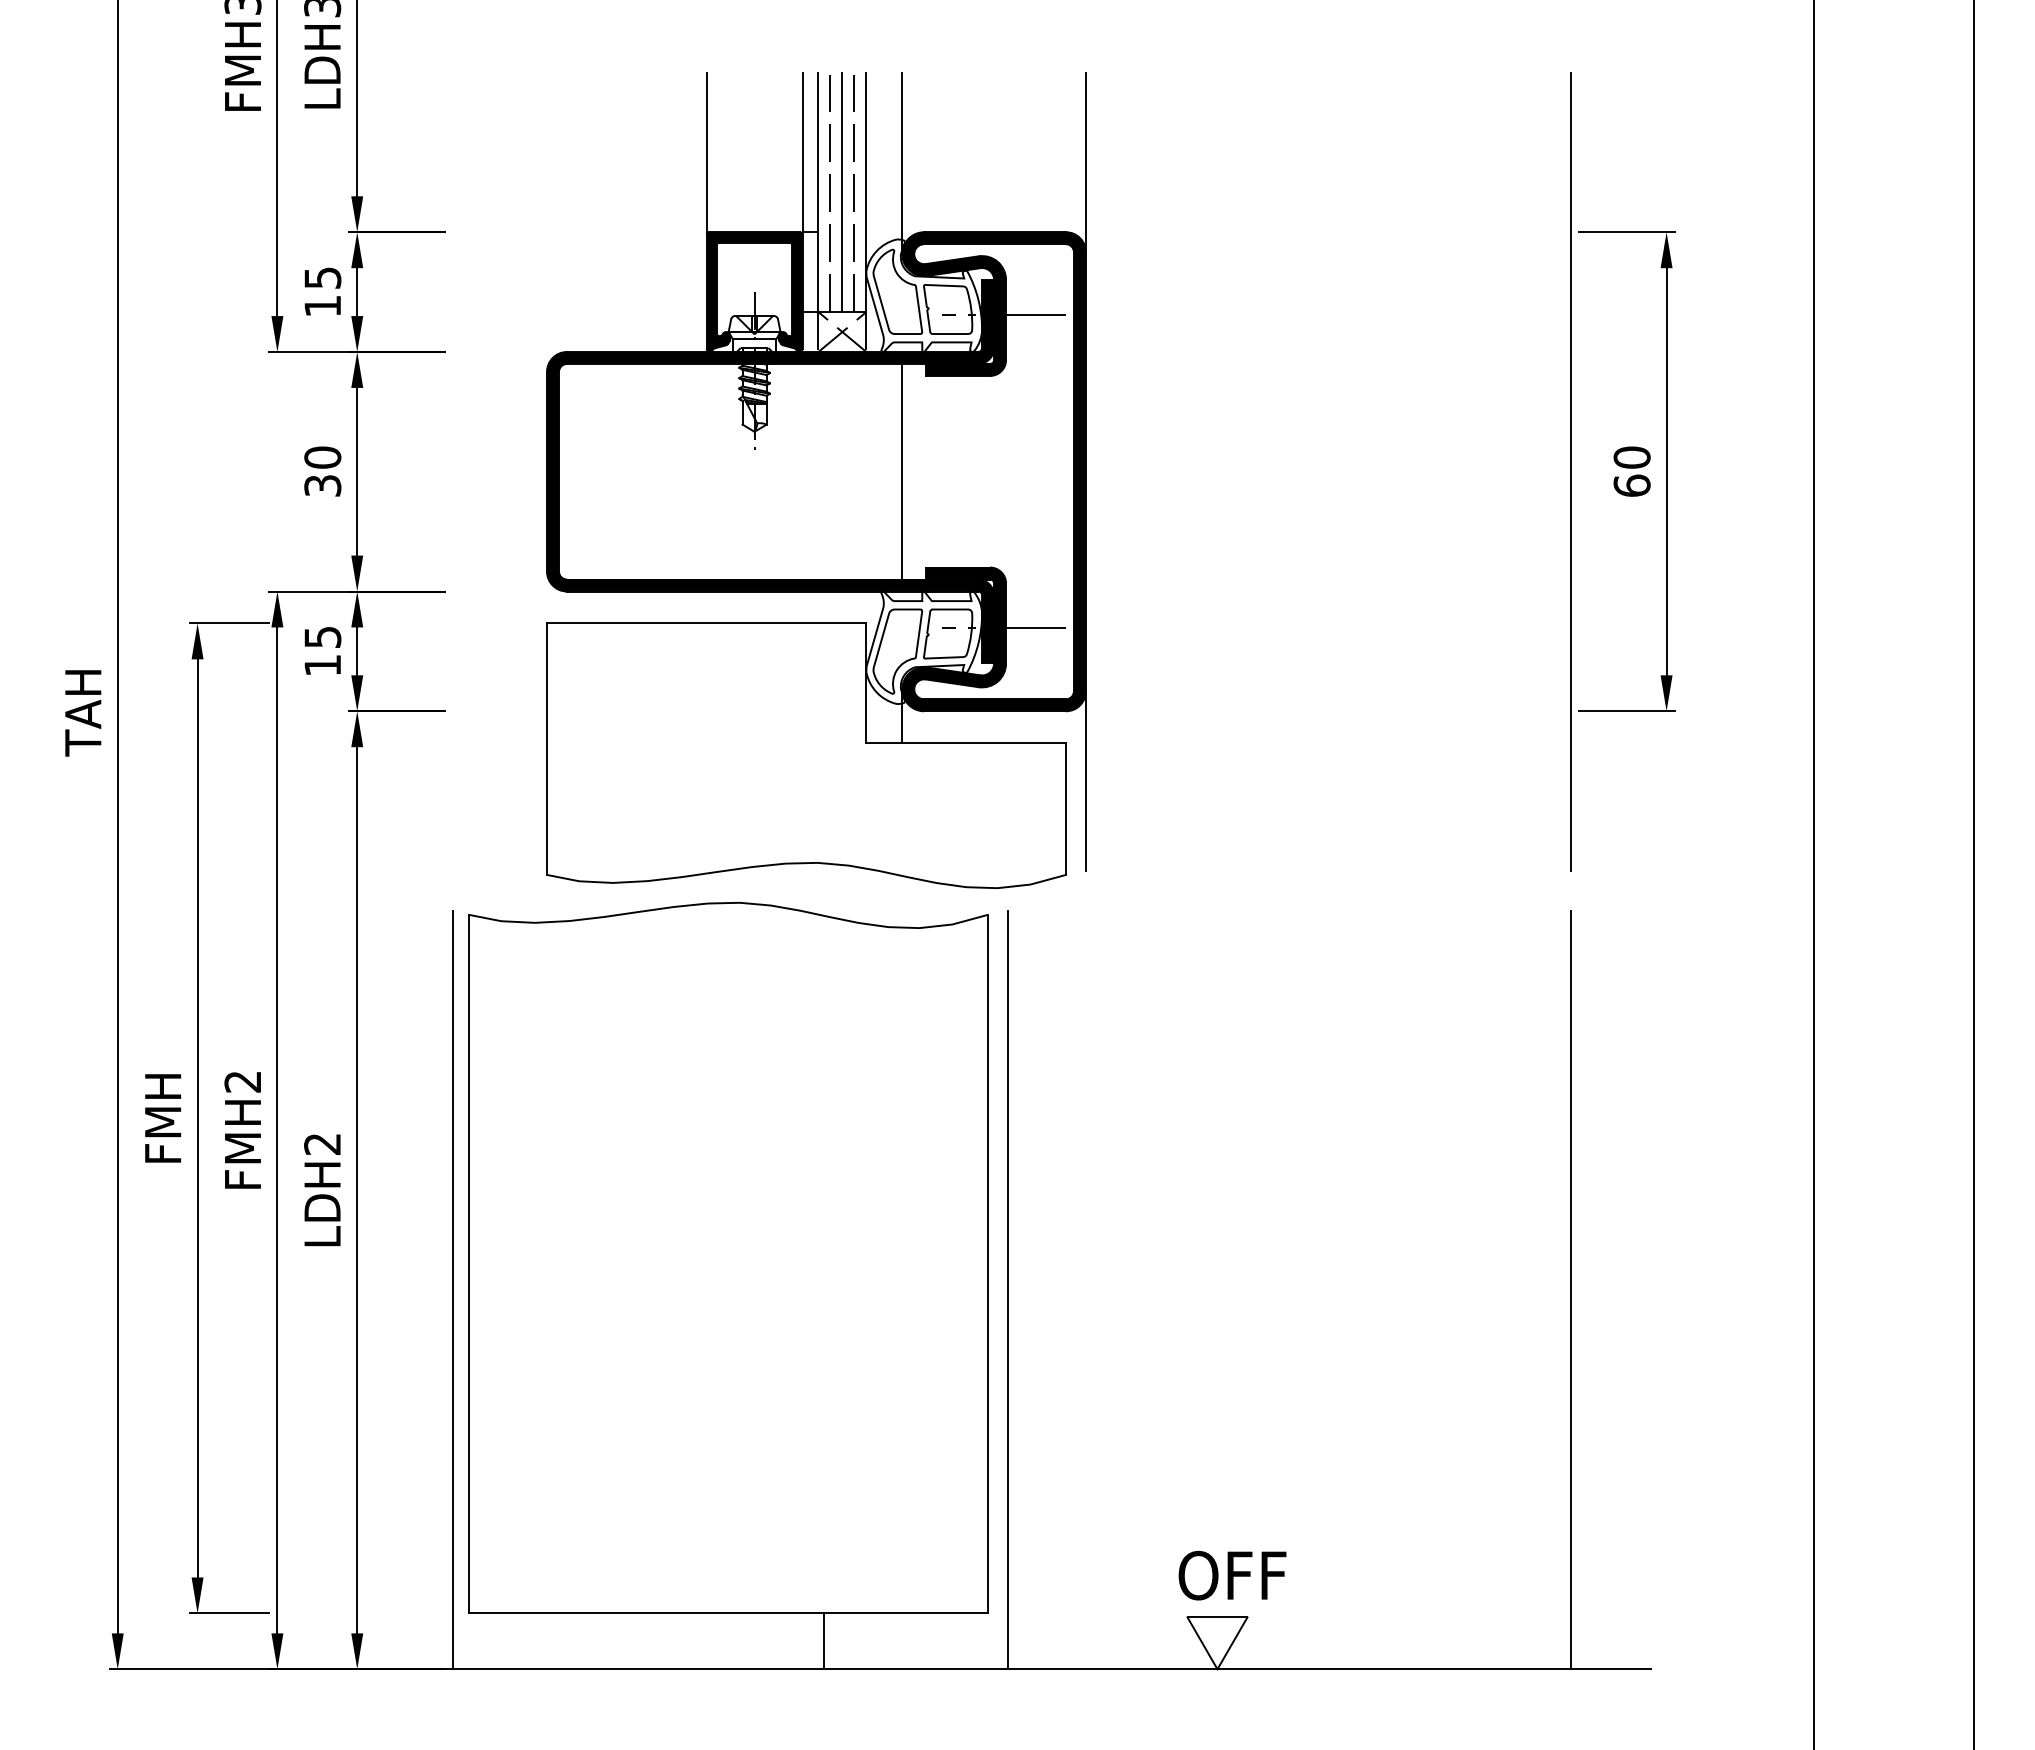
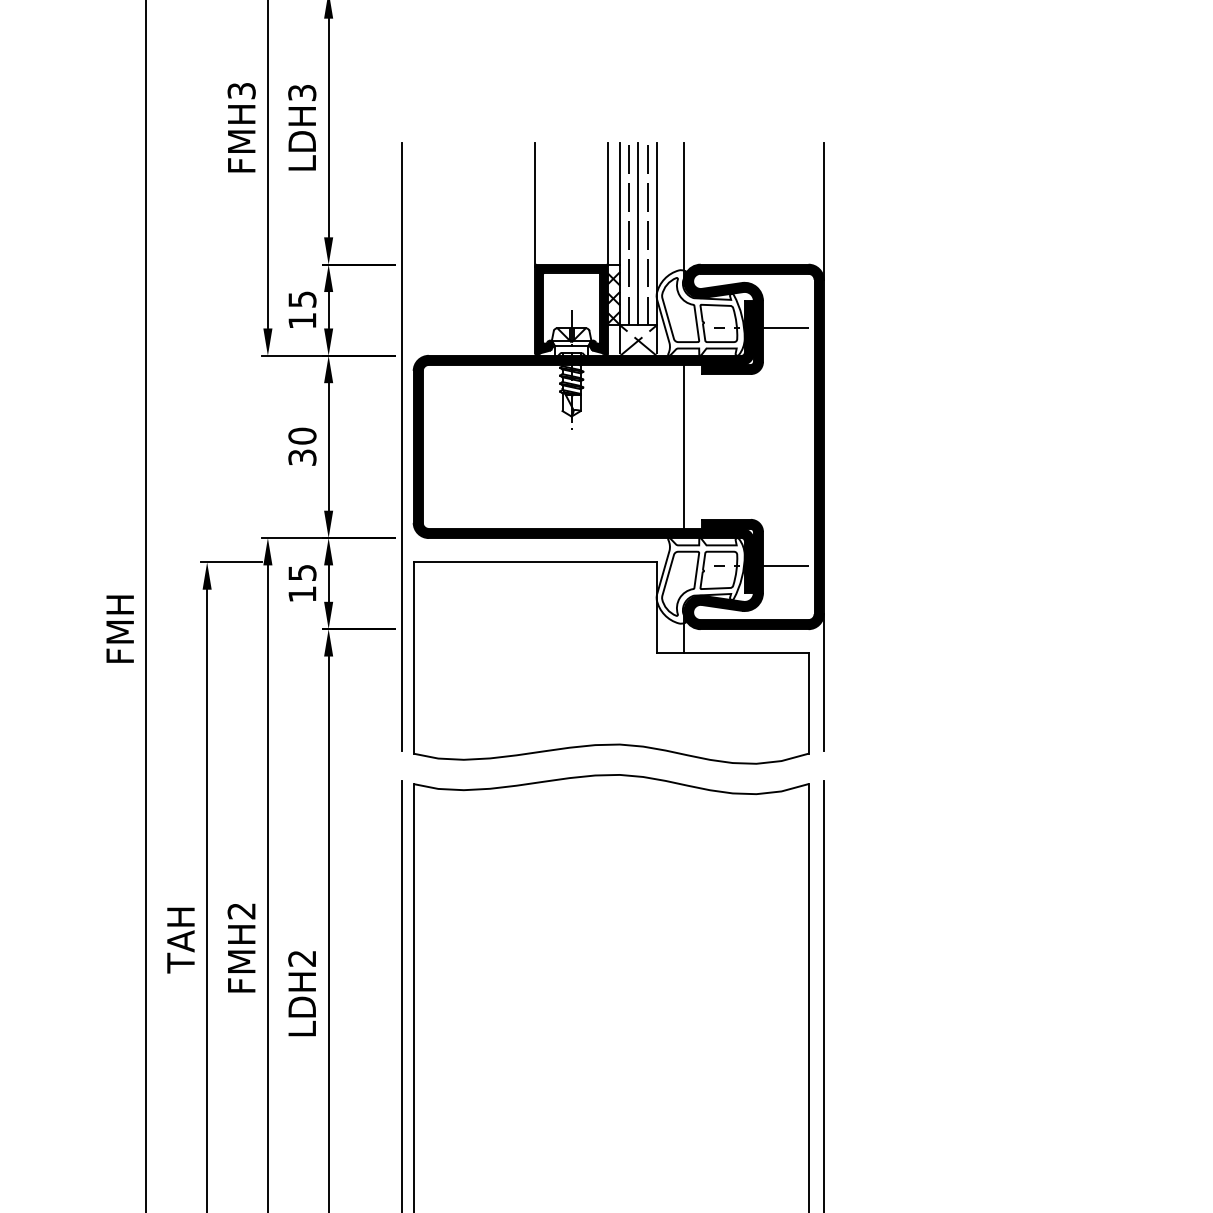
line: (453, 471) -> (401, 446), added
part: (816, 480) -> (618, 453), moved
text: (83, 711) -> (120, 629), TAH -> FMH
text: (163, 1118) -> (181, 939), FMH -> TAH

